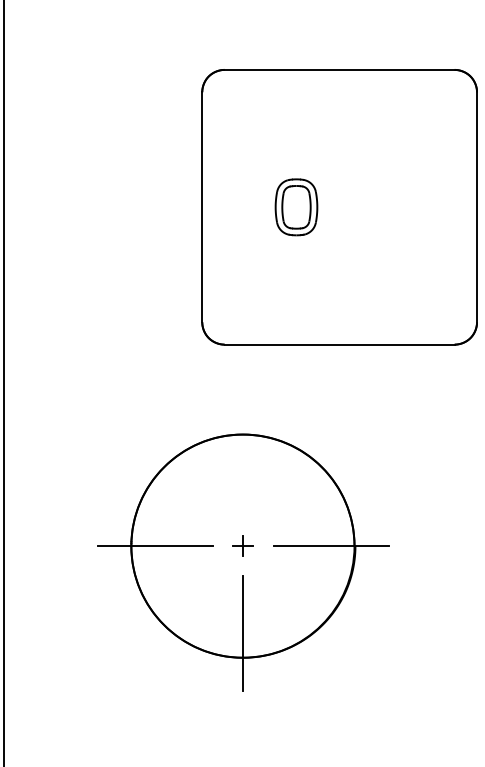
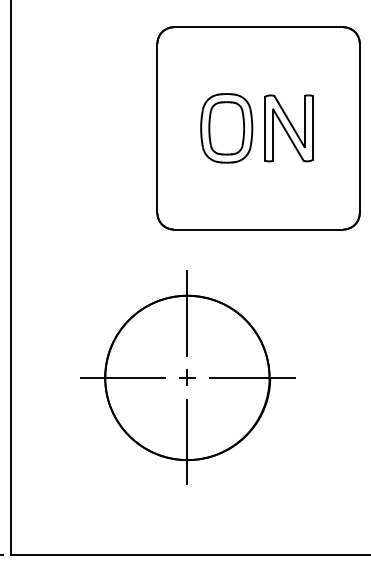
part: (296, 207) -> (226, 128), size x1.67
part: (380, 207) -> (288, 128), added
line: (243, 457) -> (187, 312), added

